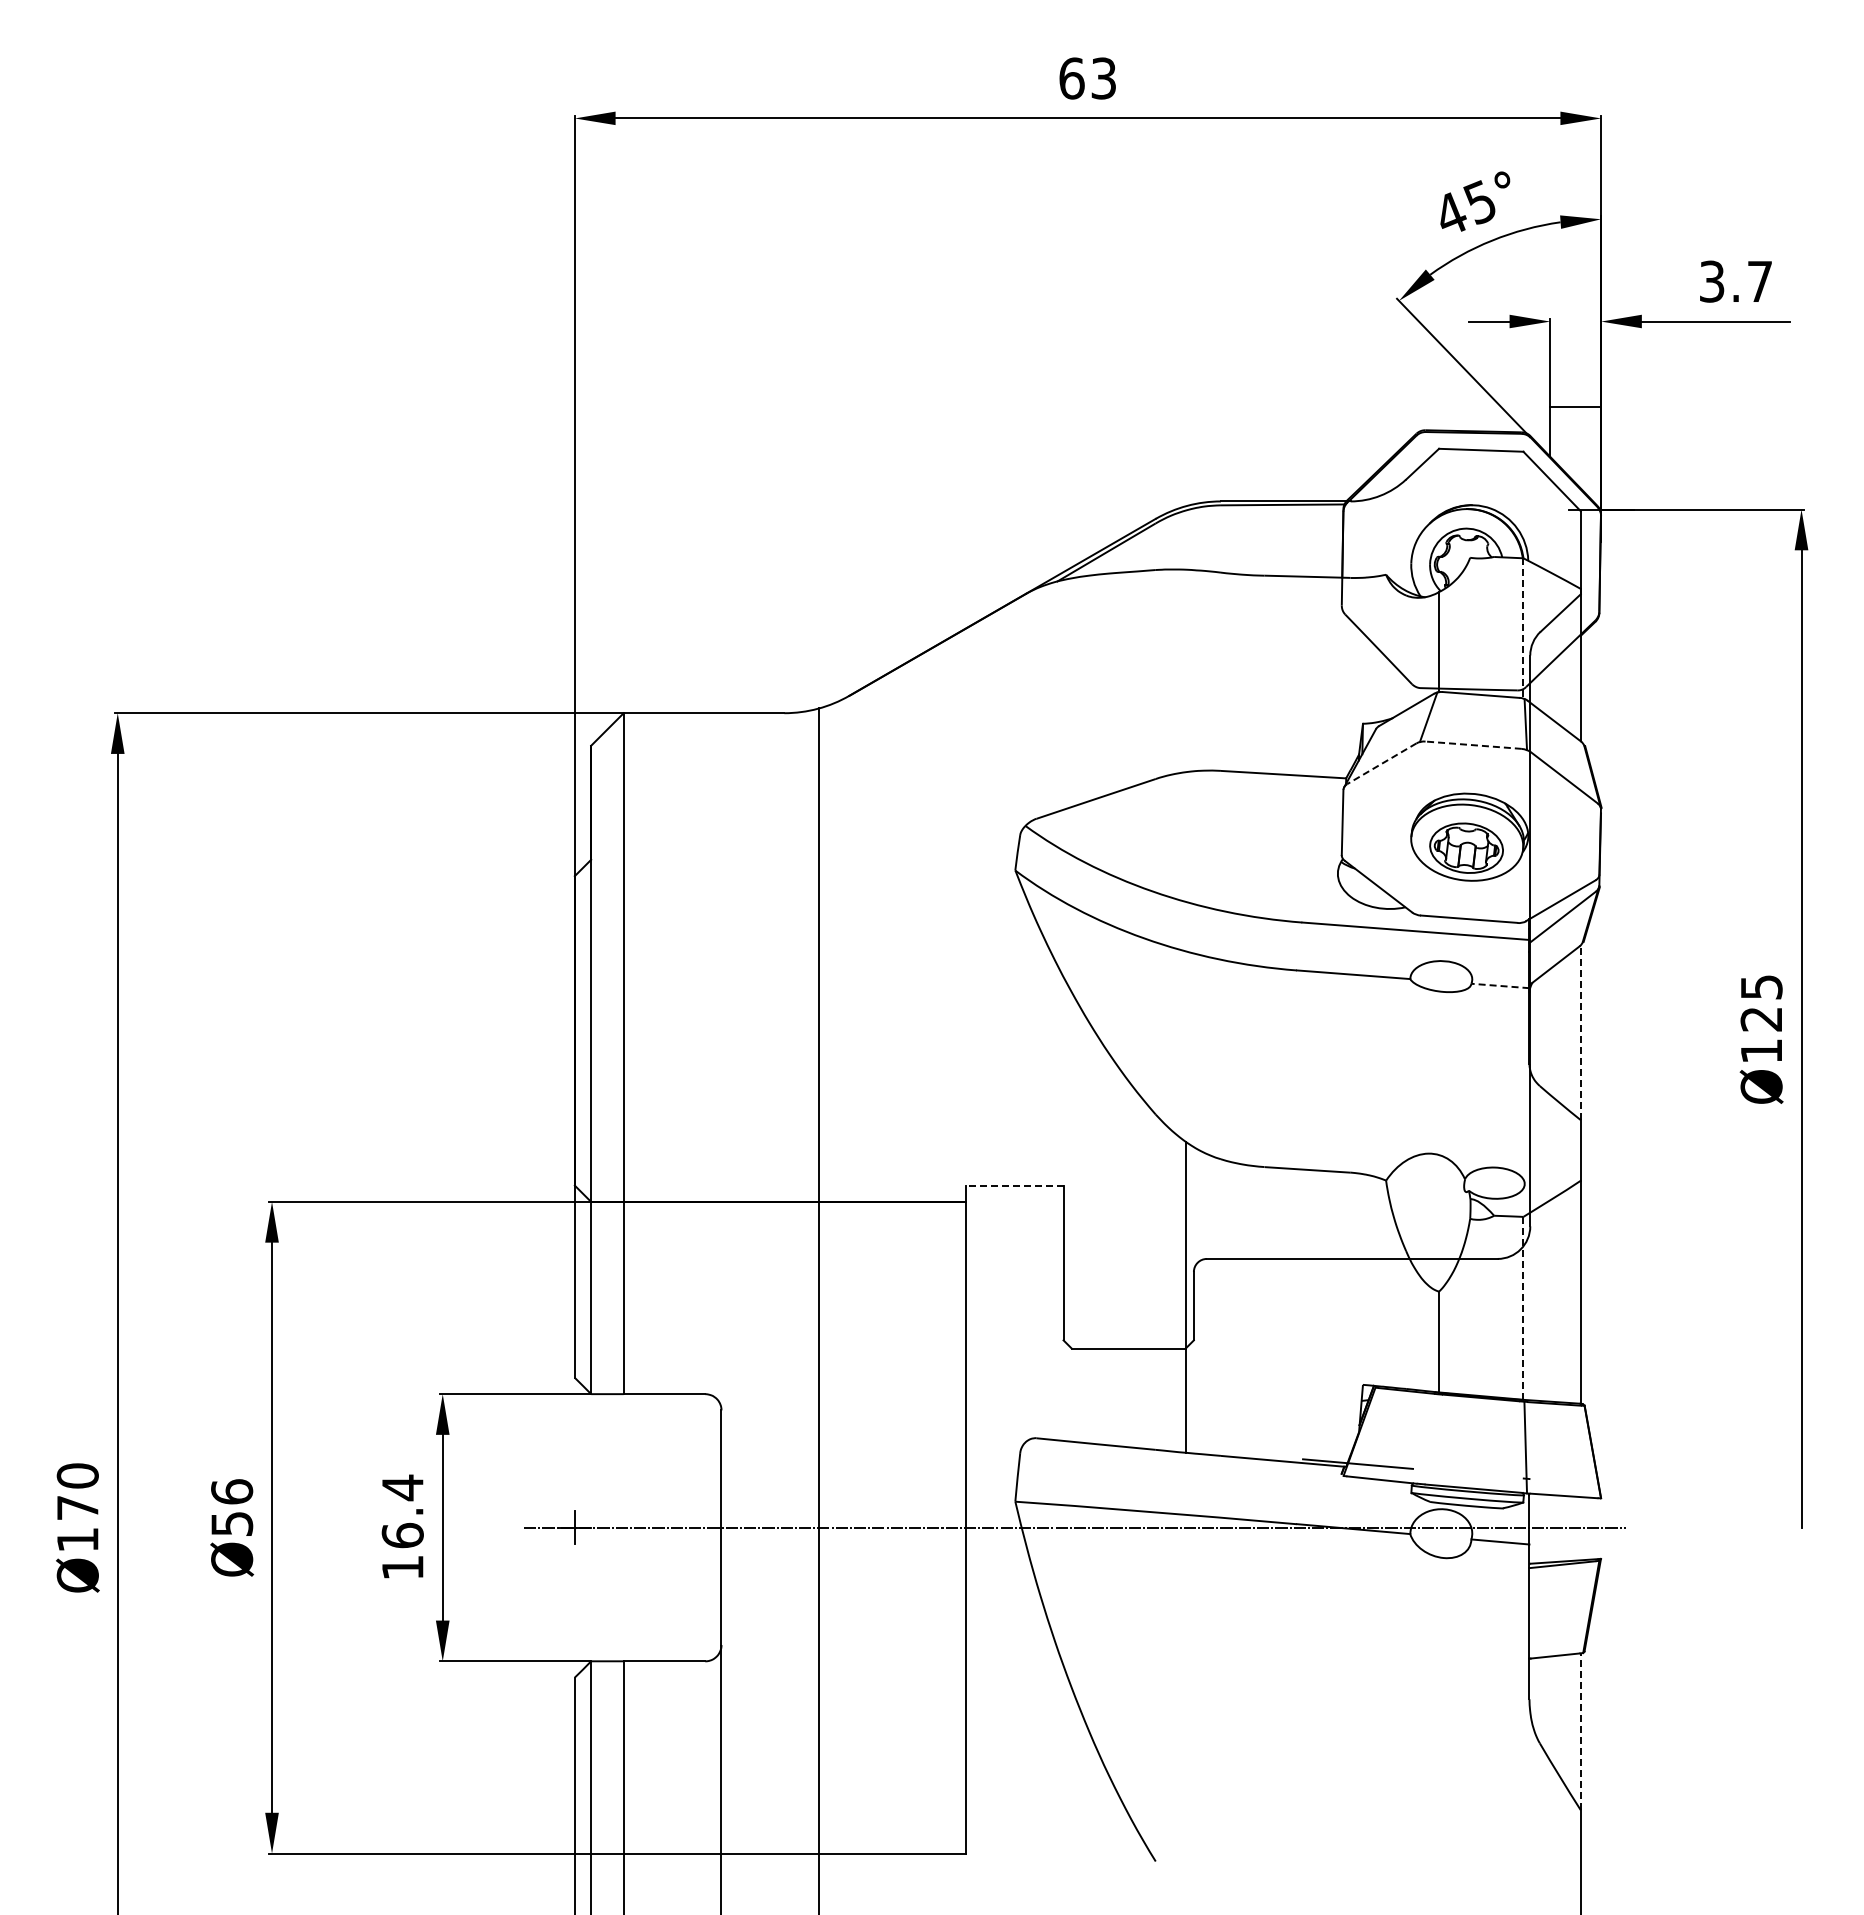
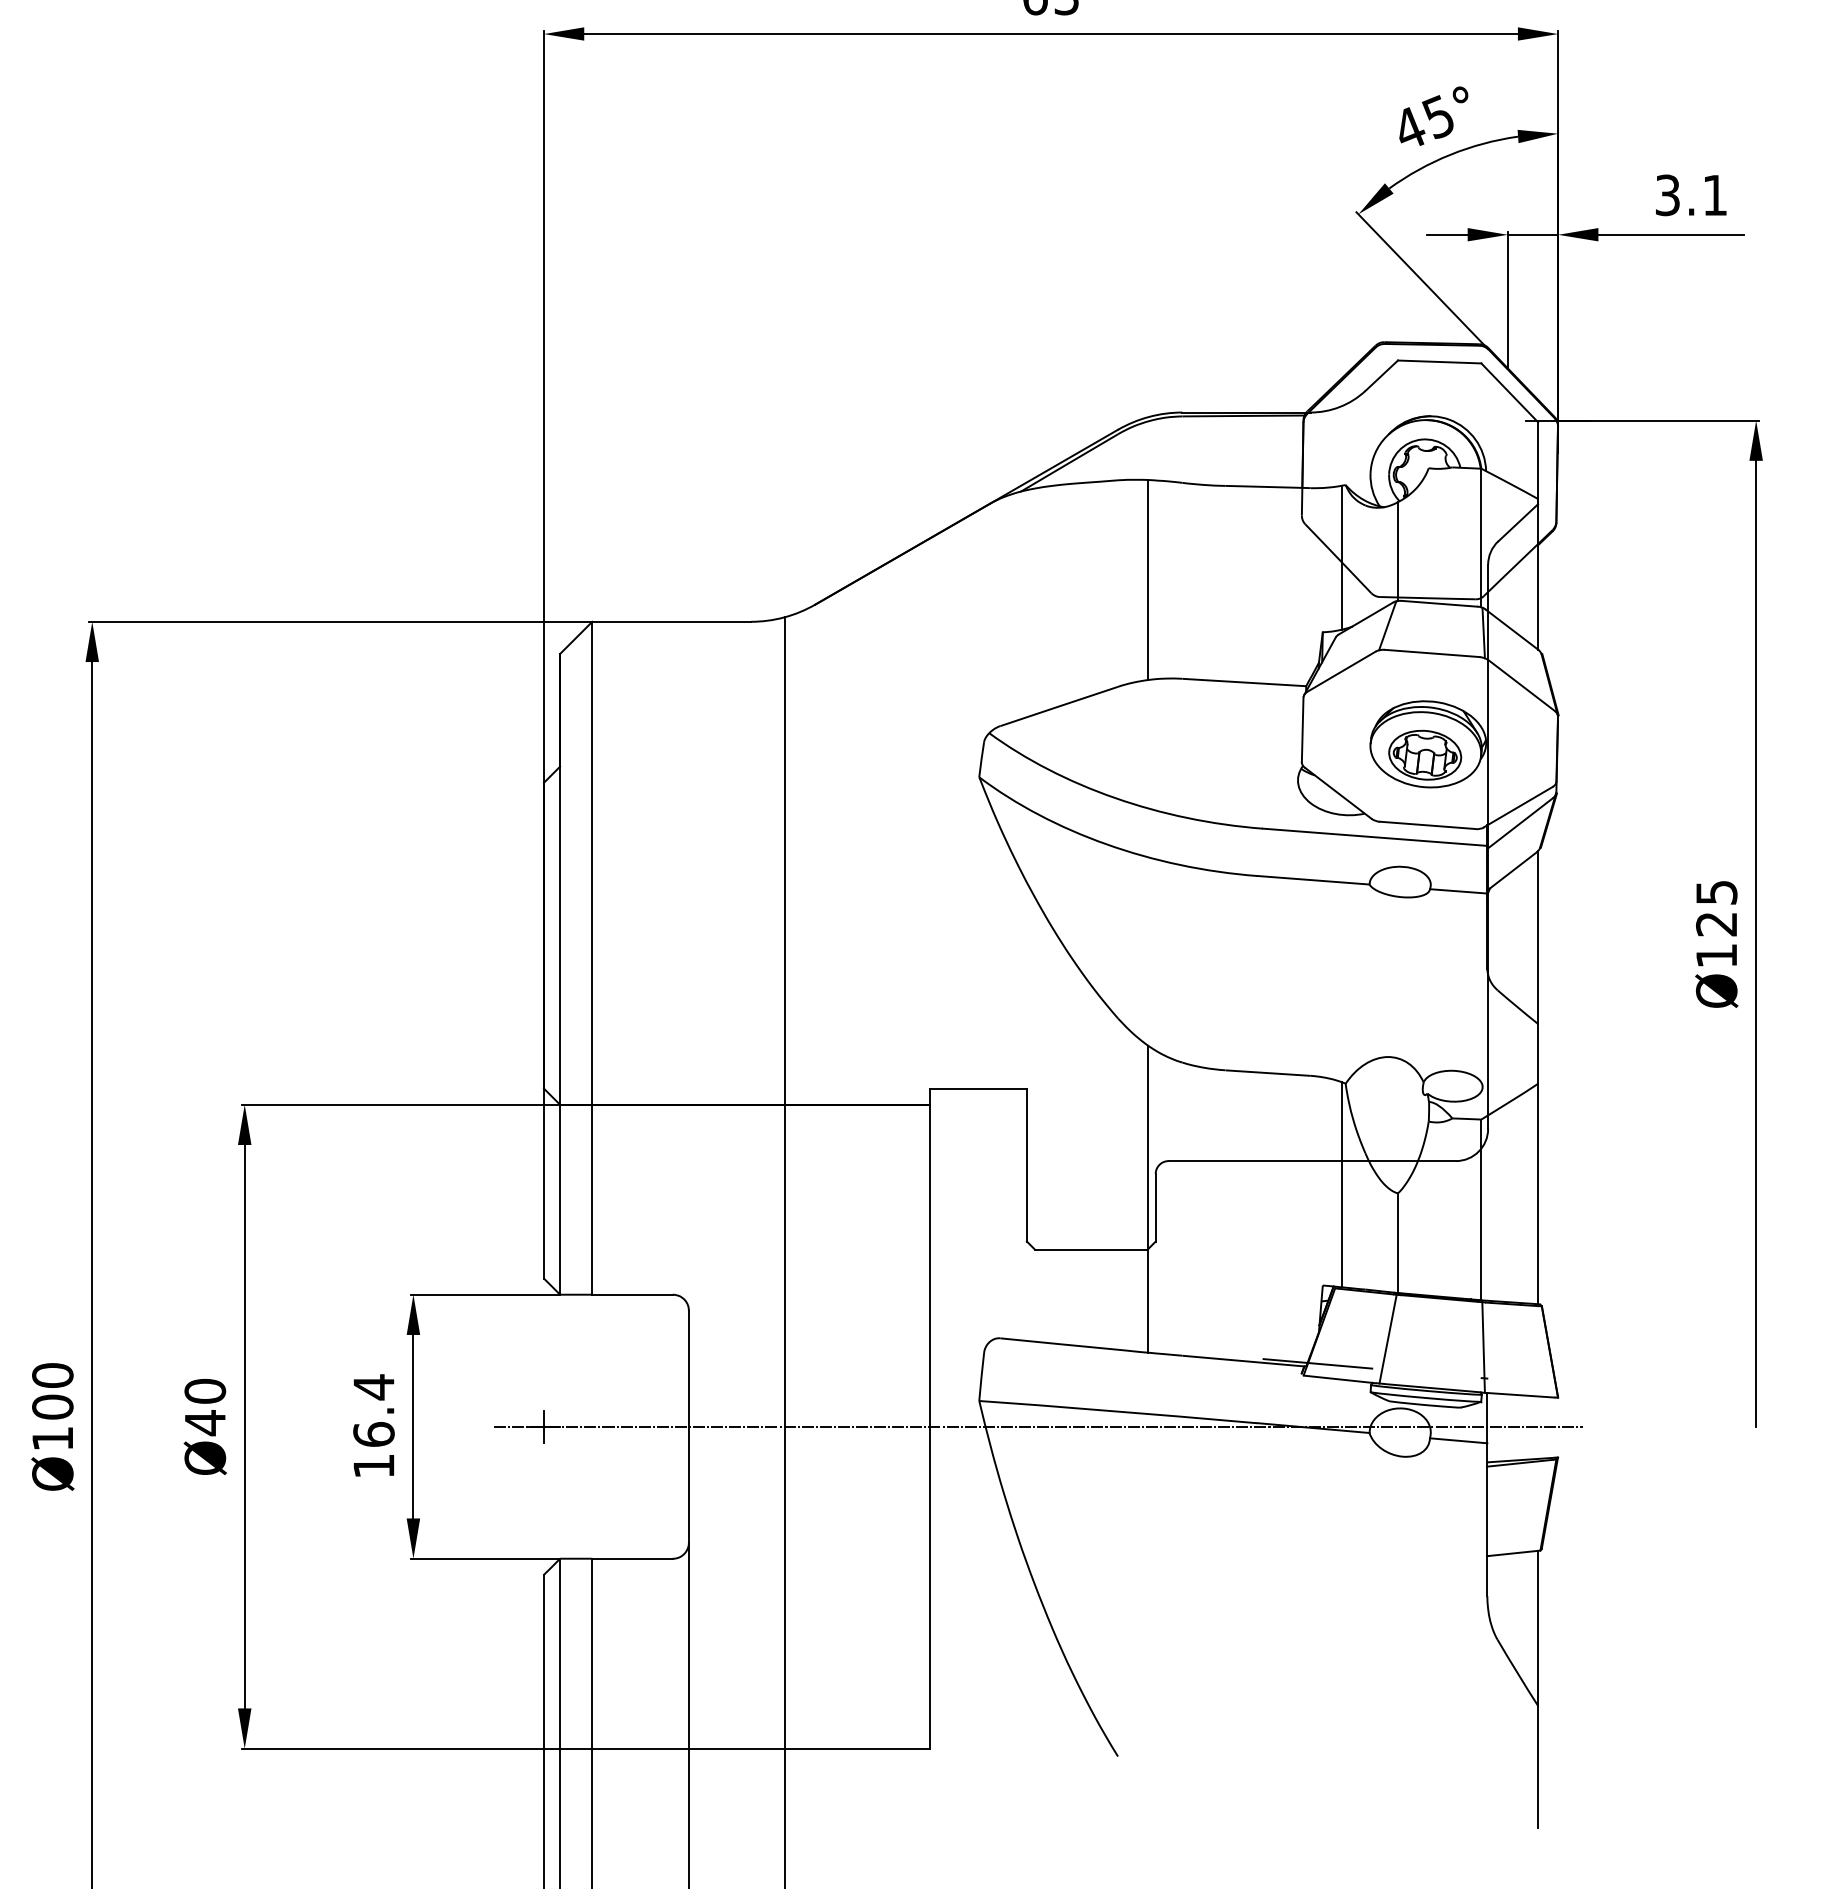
text: (1759, 281) -> (1714, 195), 3.7 -> 3.1
line: (1575, 406) -> (1532, 234), moved
line: (1523, 628) -> (1481, 538), dashed -> solid
line: (1382, 648) -> (1342, 557), added
line: (1186, 670) -> (1148, 579), added
line: (1473, 745) -> (1432, 653), dashed -> solid
line: (1381, 763) -> (1341, 671), dashed -> solid
line: (1499, 985) -> (1457, 890), dashed -> solid
line: (1580, 1032) -> (1537, 937), dashed -> solid
line: (1014, 1185) -> (978, 1088), dashed -> solid
line: (1382, 1282) -> (1342, 1184), added
line: (1523, 1308) -> (1481, 1210), dashed -> solid
line: (1428, 1439) -> (1387, 1339), added
text: (77, 1507) -> (52, 1406), Ø170 -> Ø100
text: (232, 1508) -> (205, 1407), Ø56 -> Ø40
line: (1580, 1731) -> (1537, 1628), dashed -> solid

